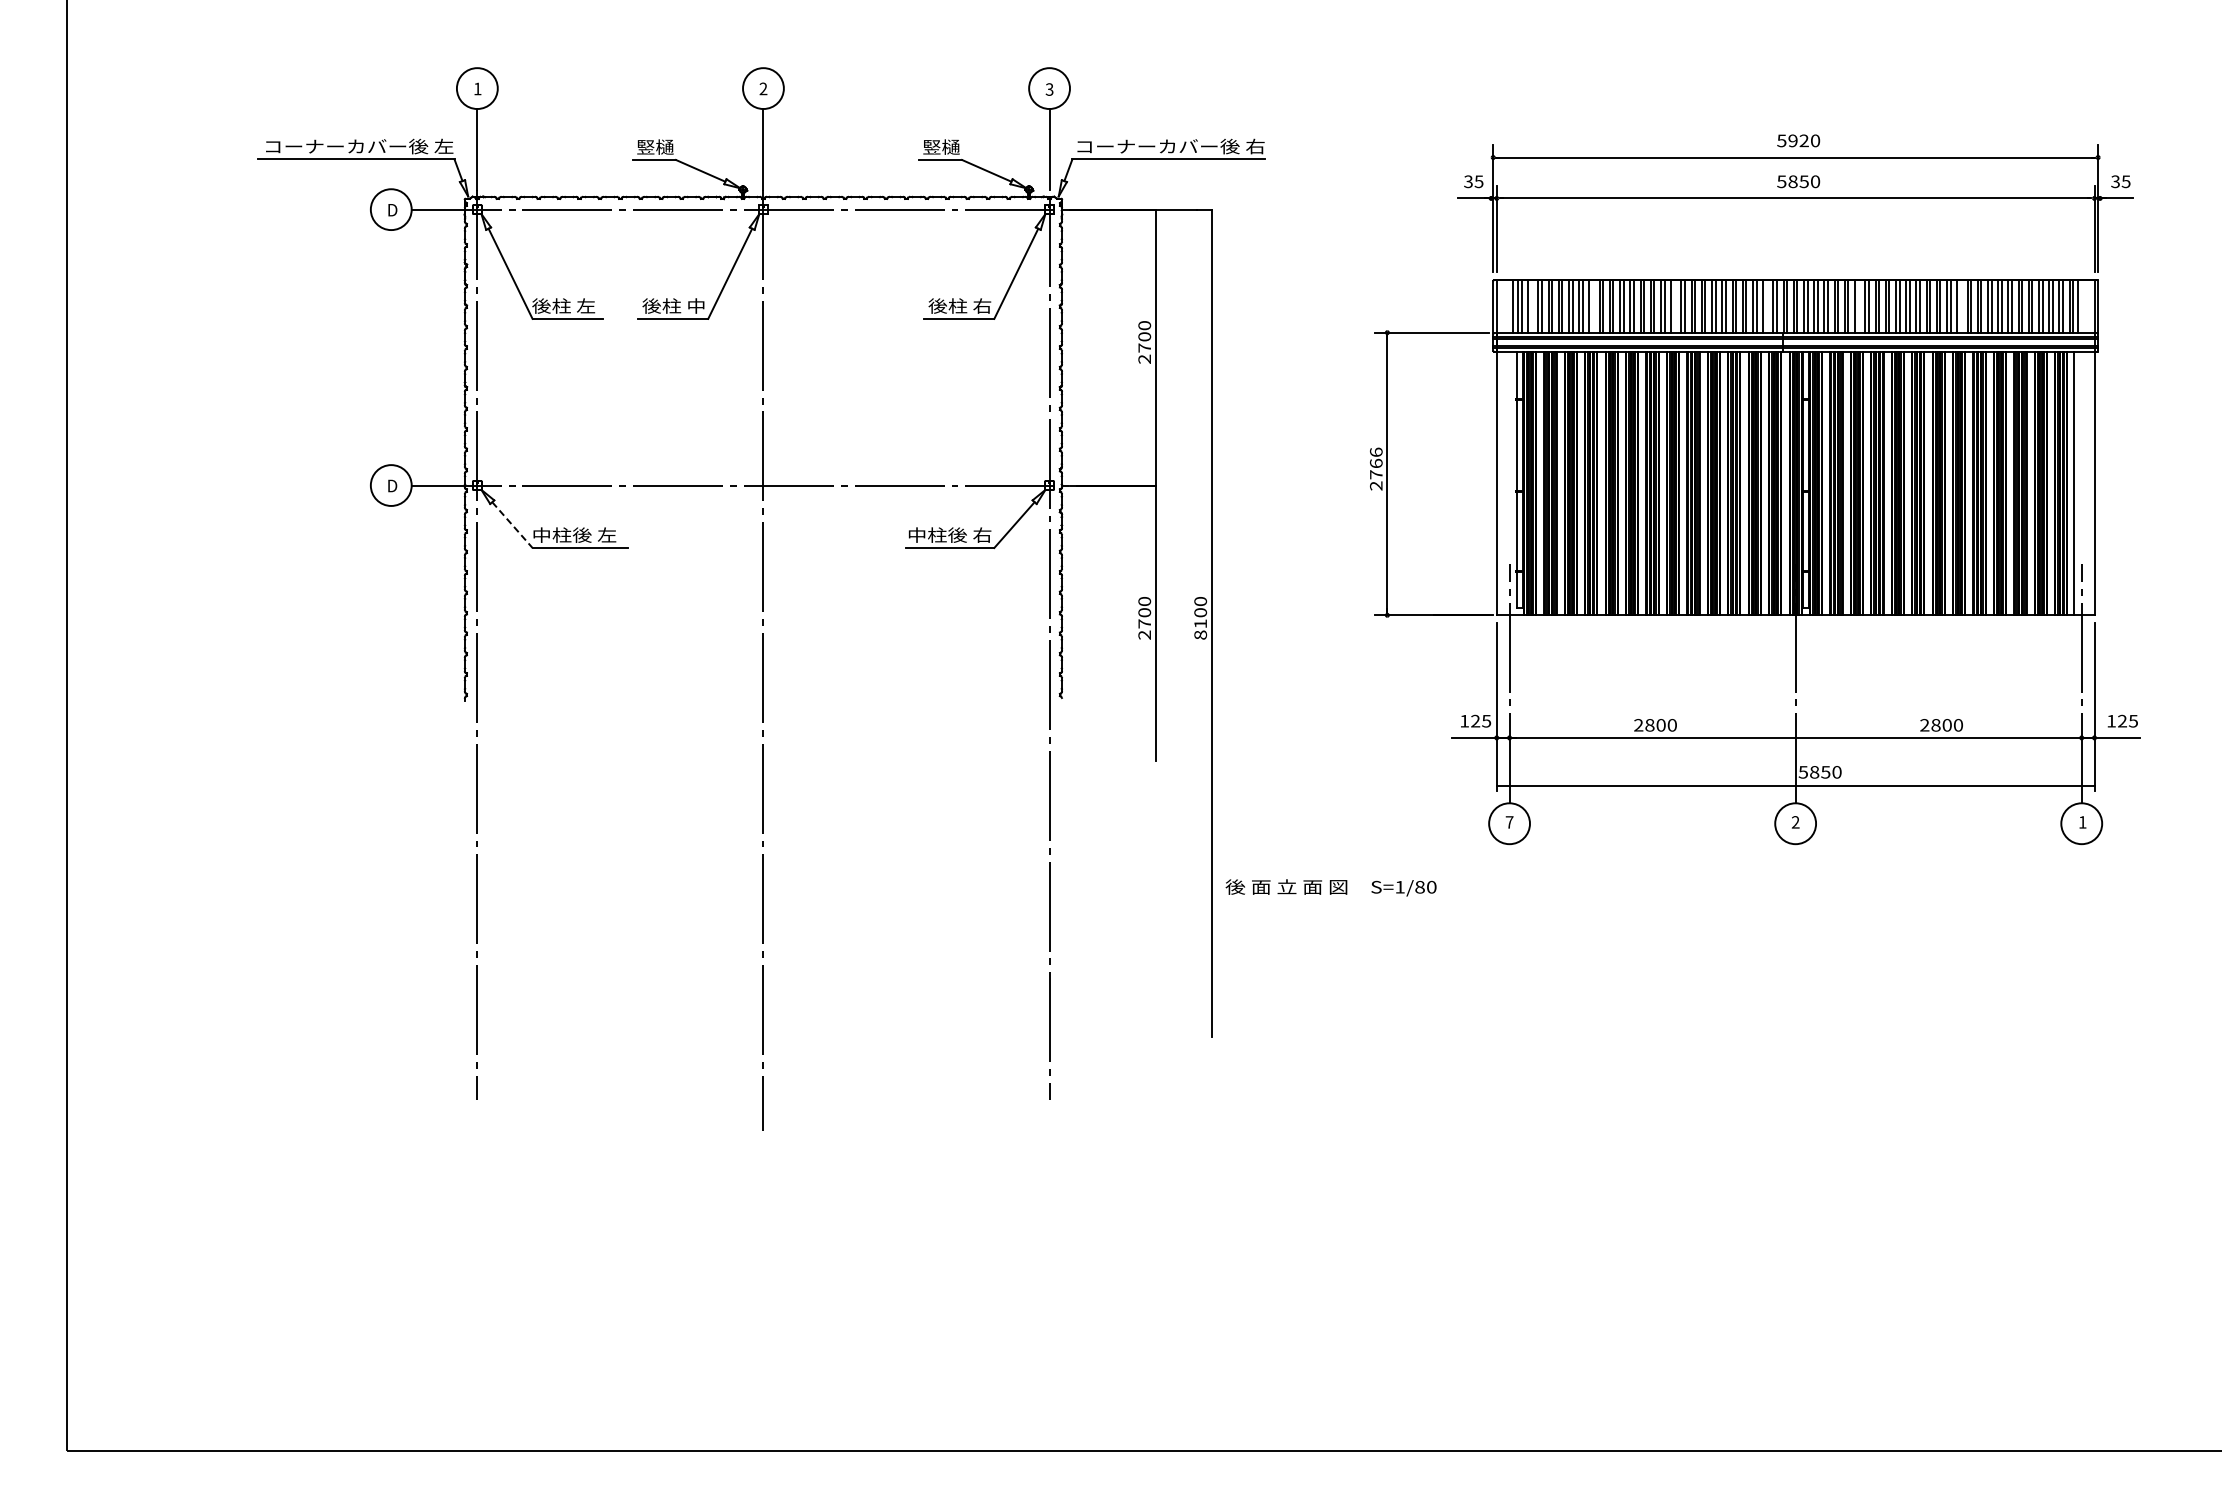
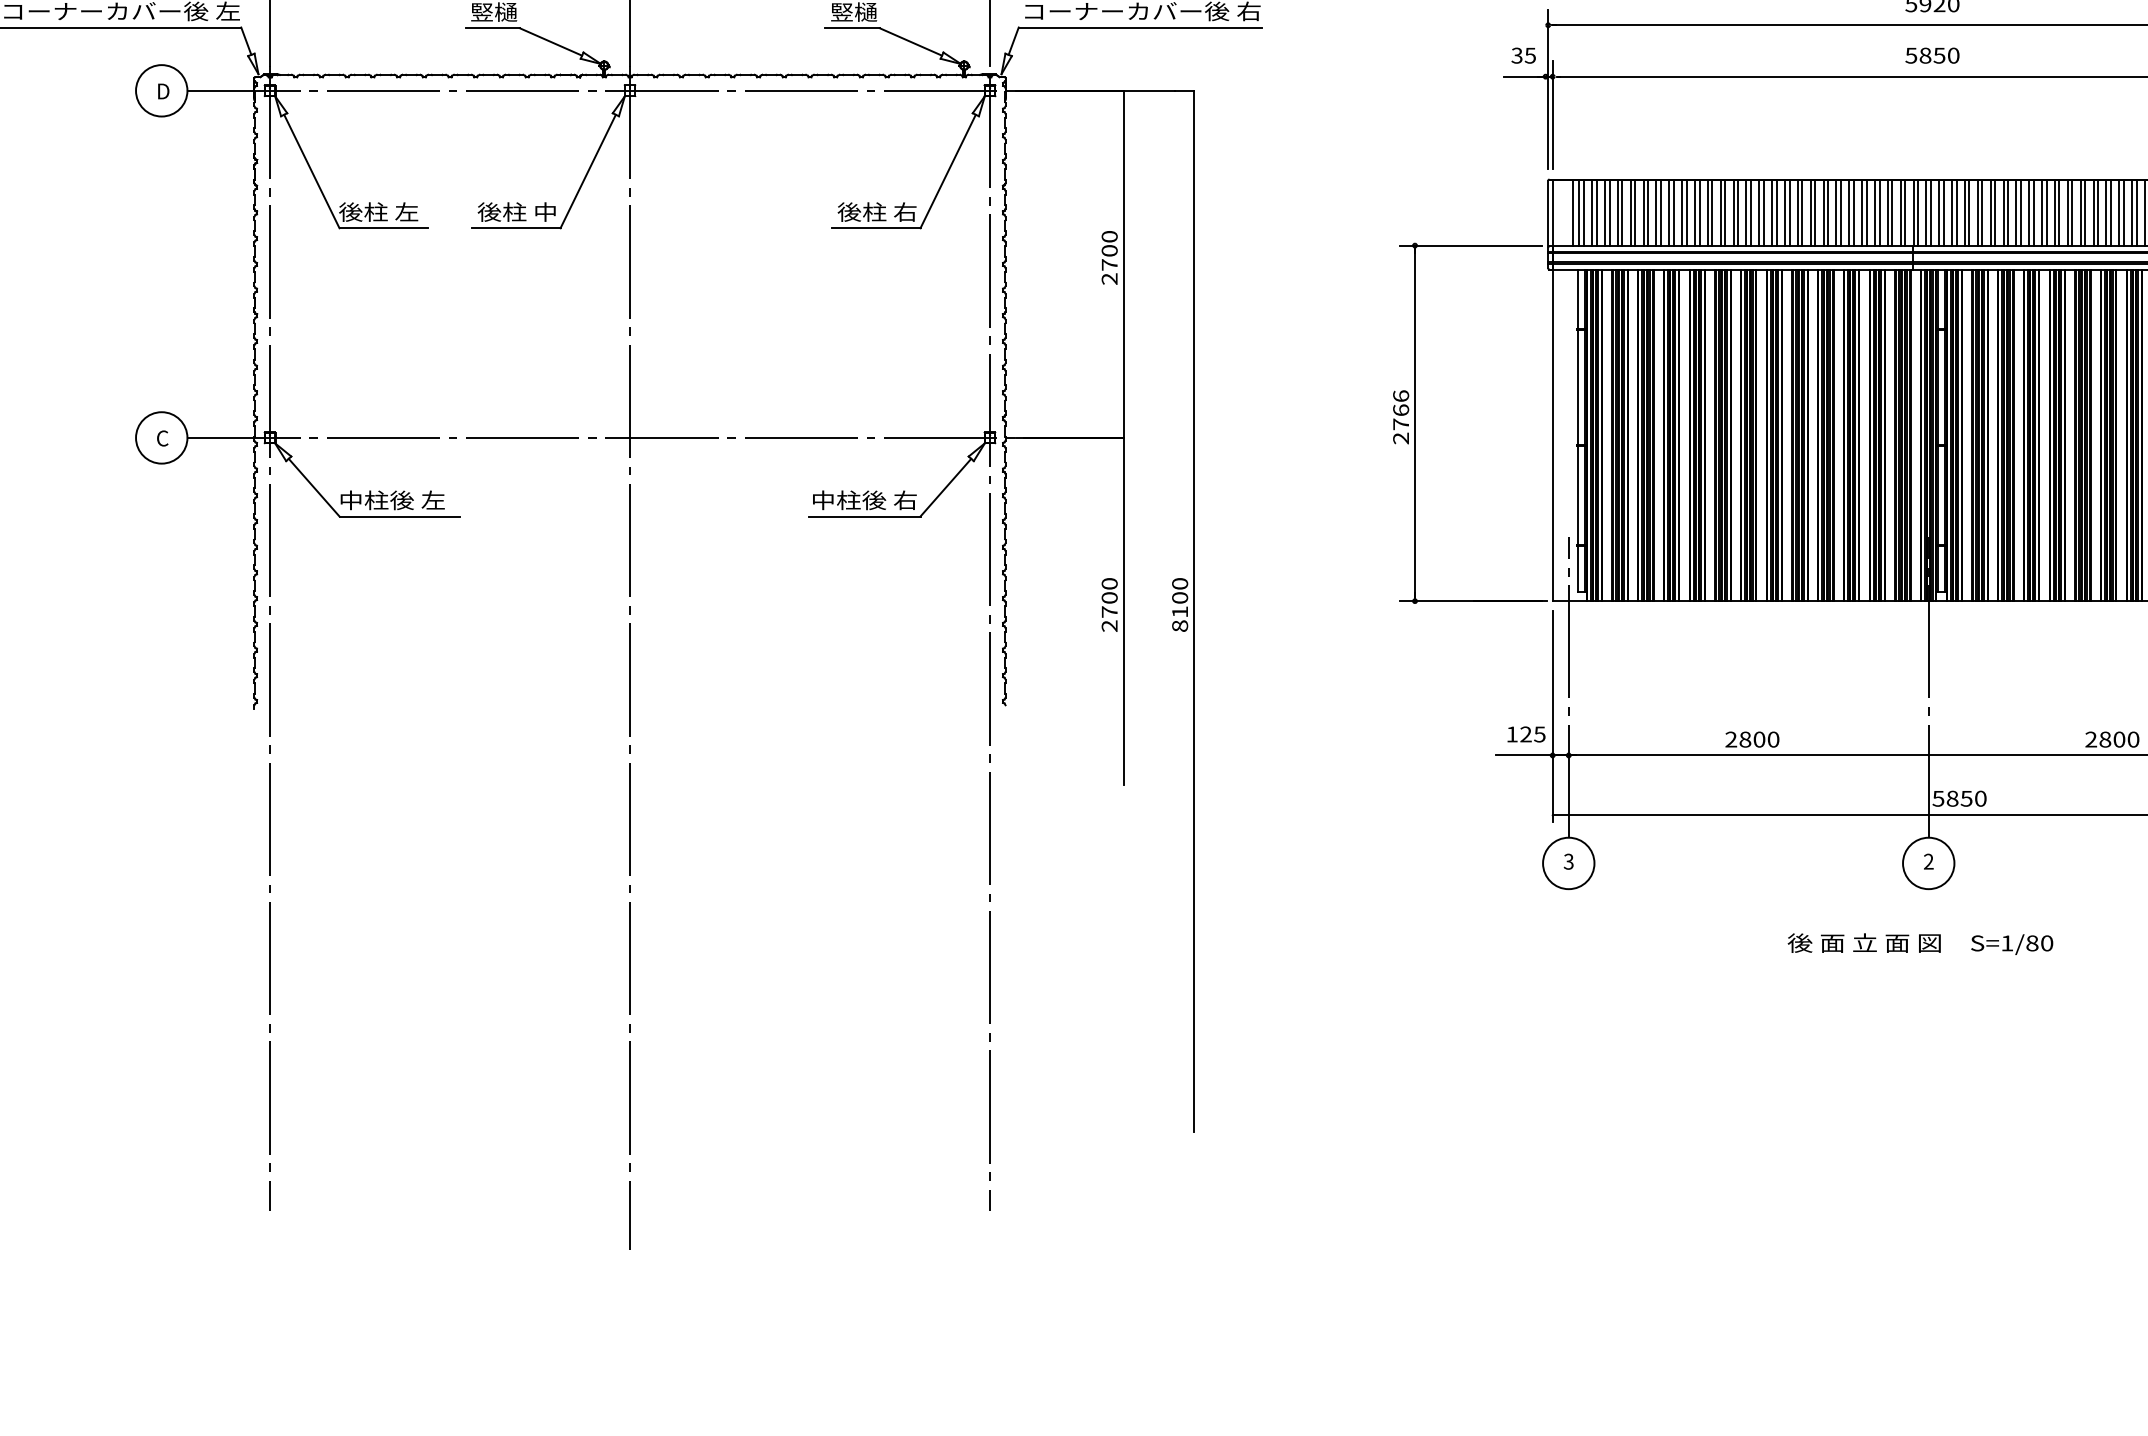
line: (1531, 306) -> (1596, 212), added
line: (1593, 306) -> (1674, 212), added
line: (1674, 306) -> (1776, 212), added
line: (1766, 306) -> (1892, 212), added
line: (1858, 306) -> (2007, 212), added
line: (1960, 306) -> (2136, 212), added
text: (392, 485) -> (163, 437), D -> C
line: (512, 525) -> (314, 488), dashed -> solid
text: (1509, 822) -> (1568, 861), 7 -> 3
text: (1330, 887) -> (1919, 943), moved

